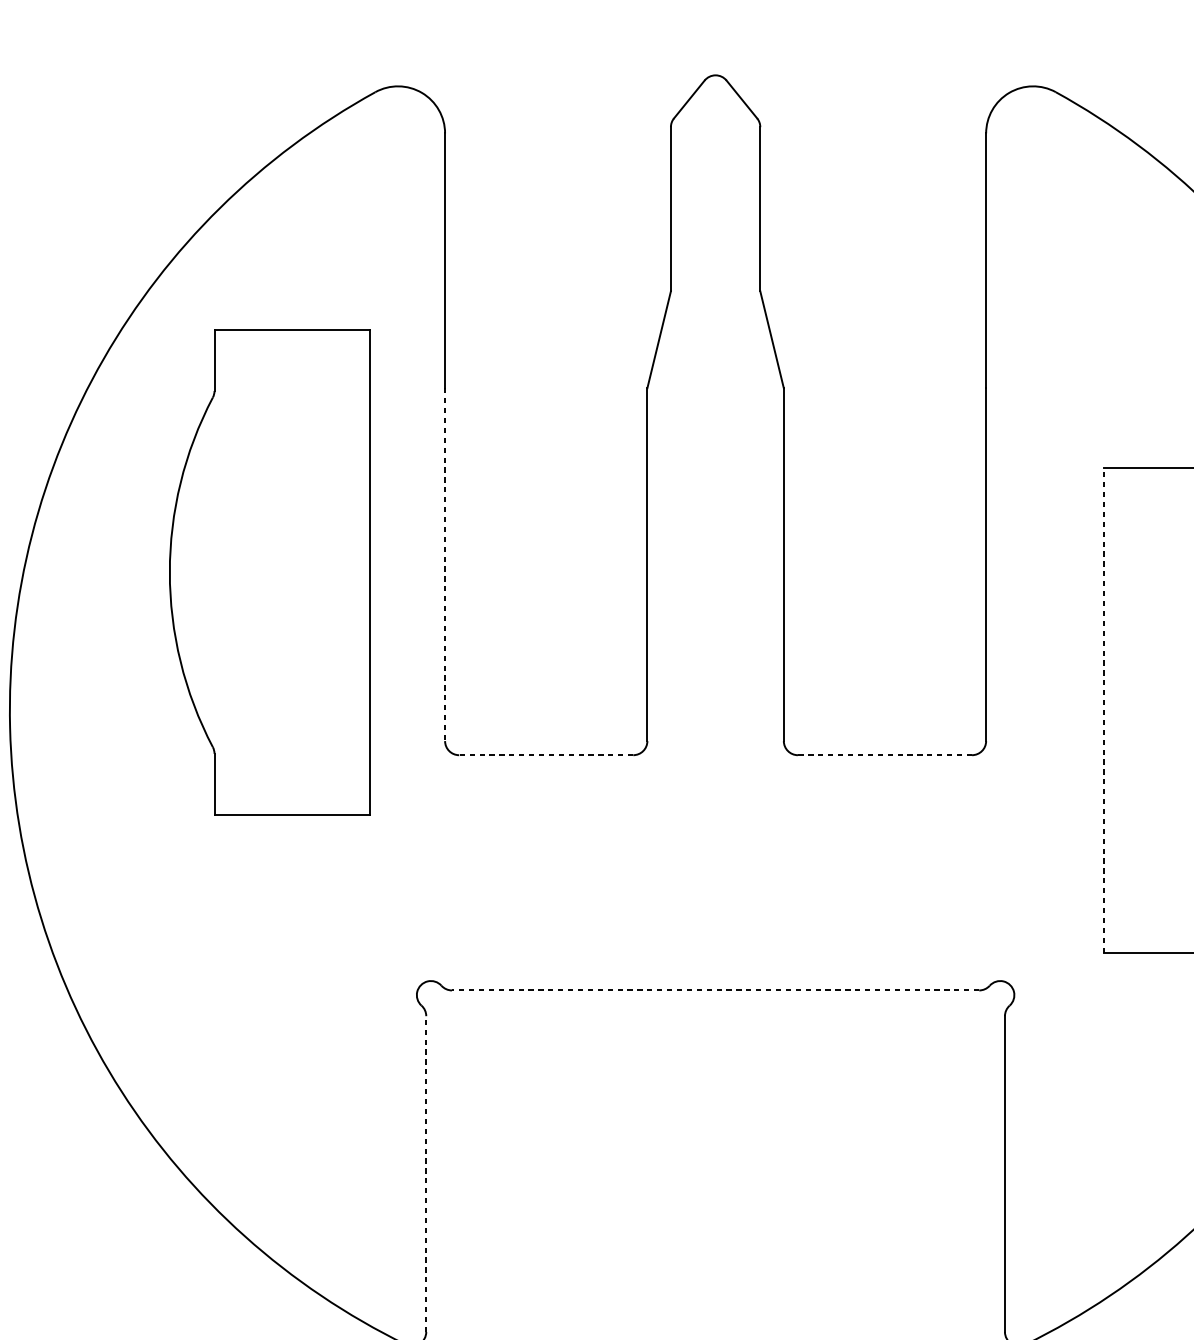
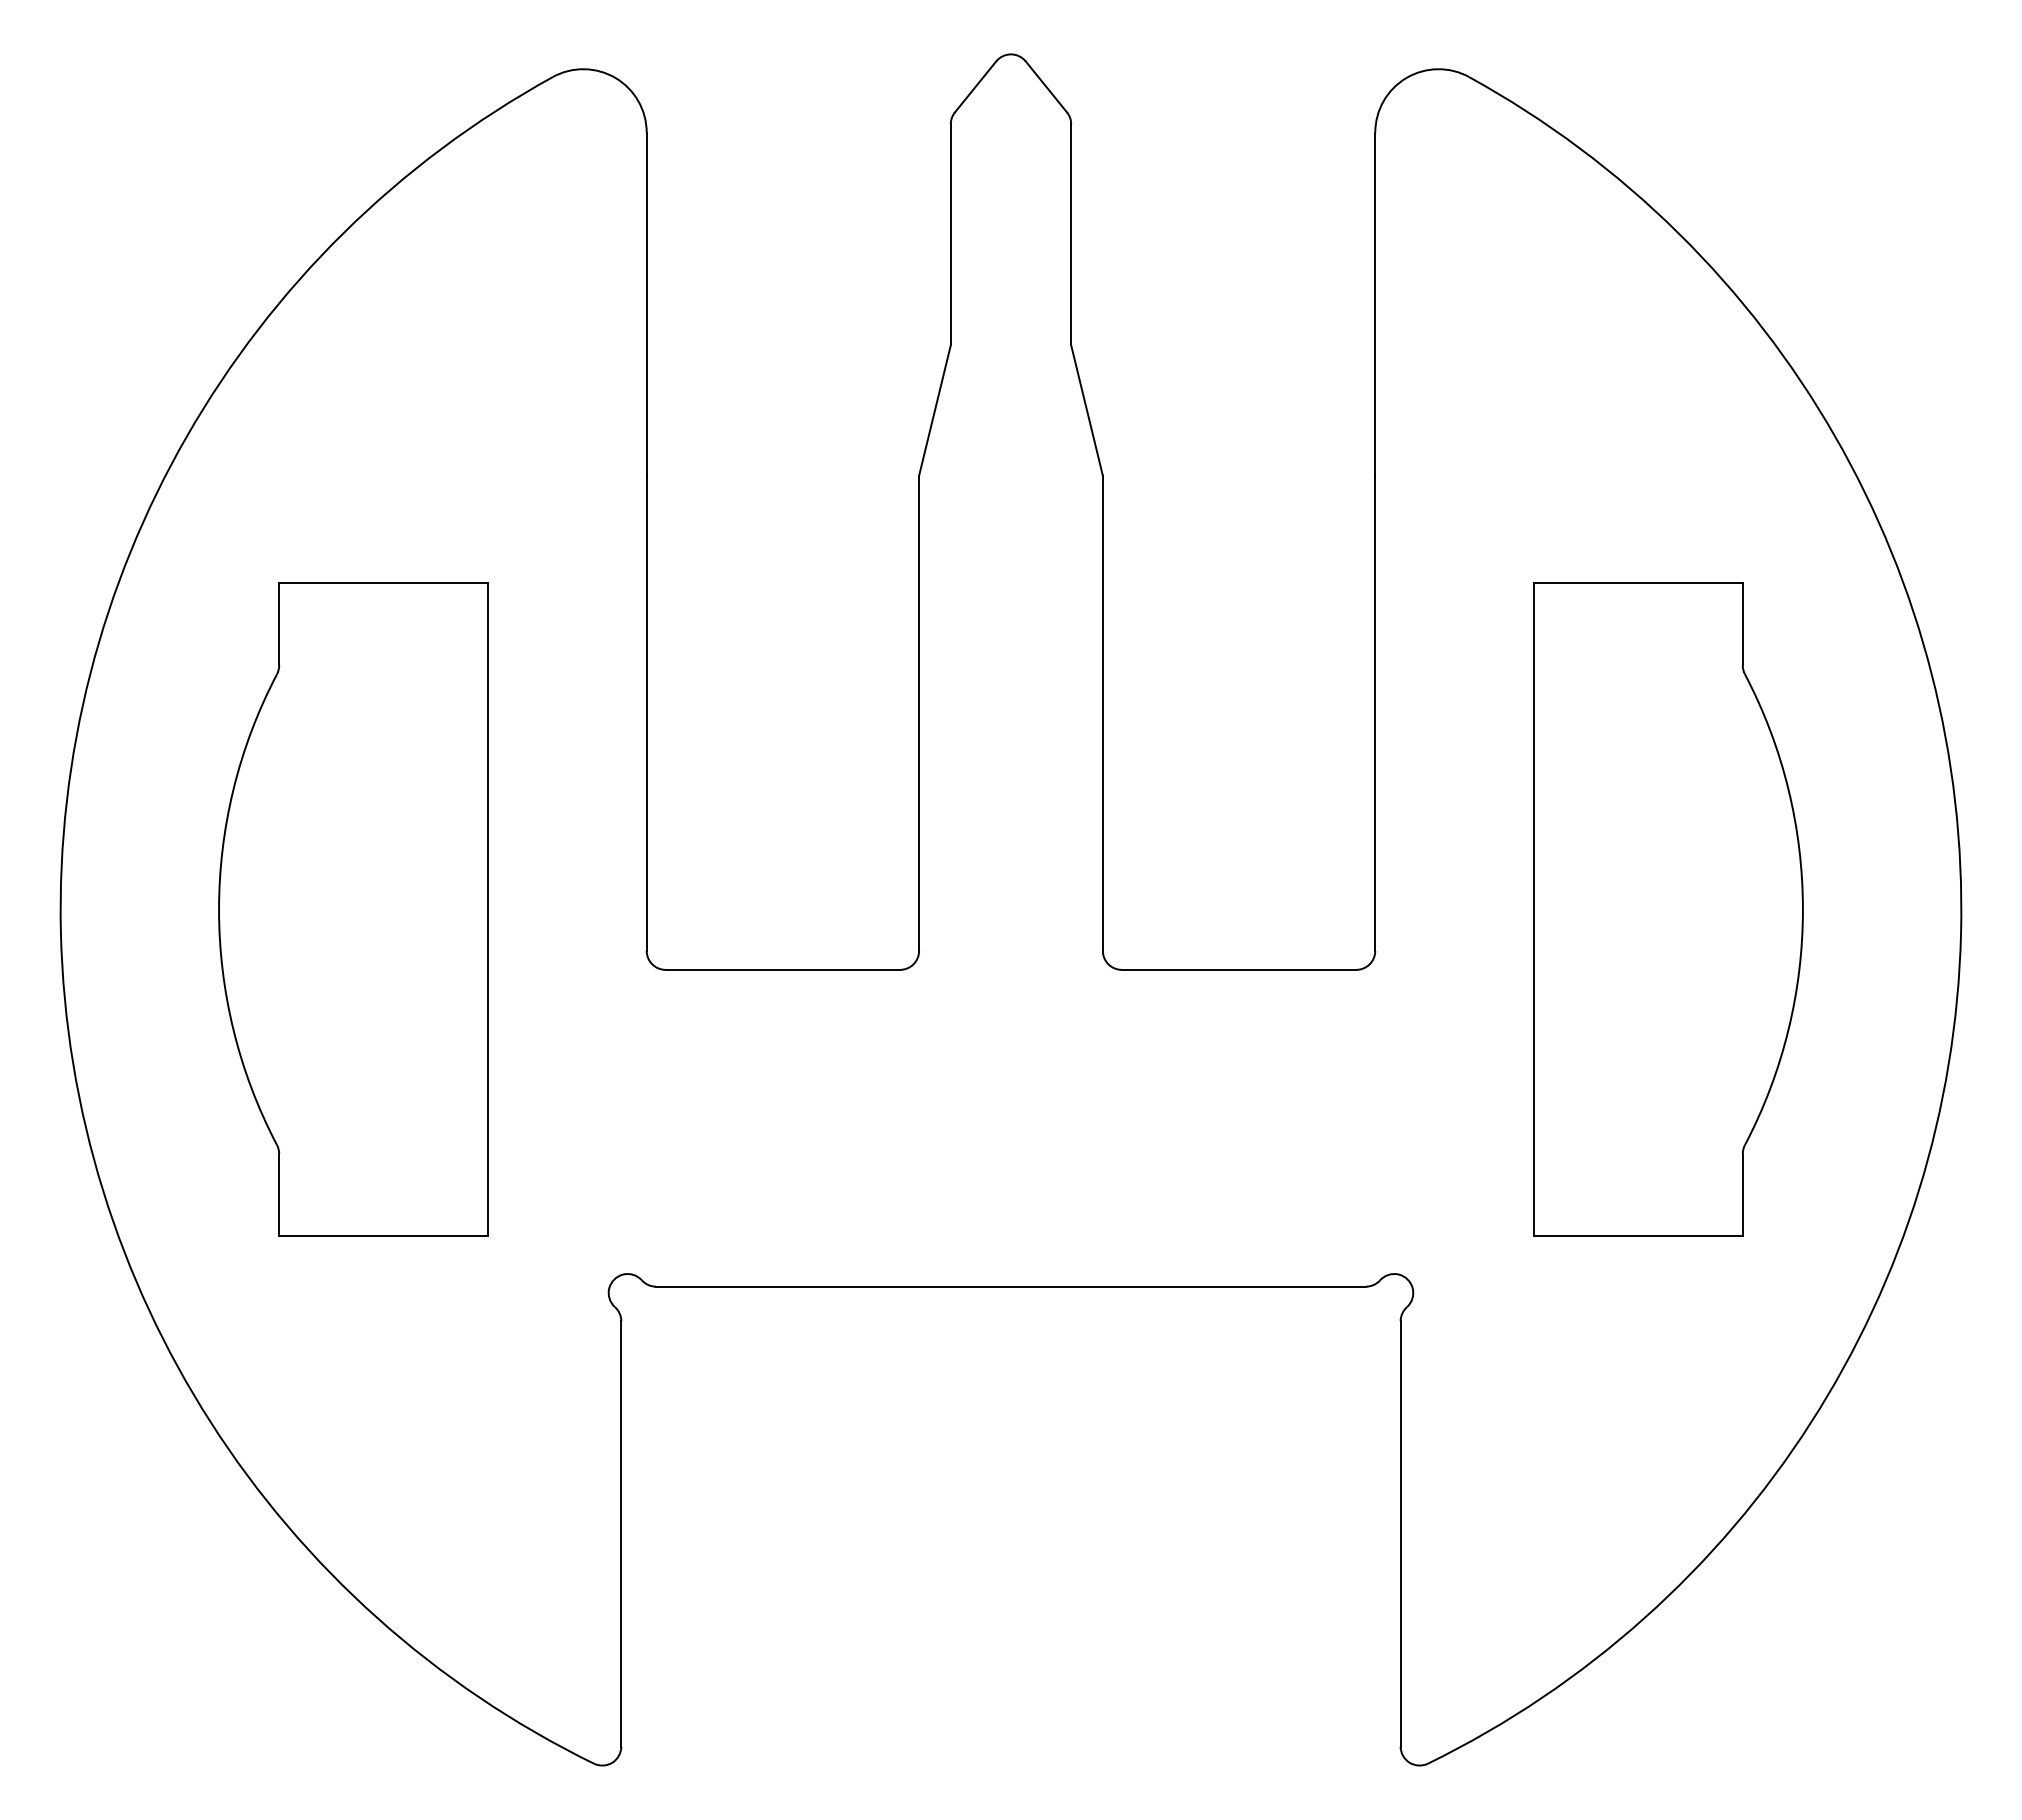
line: (444, 564) -> (646, 713), dashed -> solid
part: (269, 572) -> (353, 909), moved
line: (1103, 710) -> (1533, 909), dashed -> solid
line: (545, 754) -> (782, 969), dashed -> solid
line: (884, 754) -> (1238, 969), dashed -> solid
line: (715, 990) -> (1011, 1286), dashed -> solid
line: (426, 1173) -> (621, 1533), dashed -> solid

